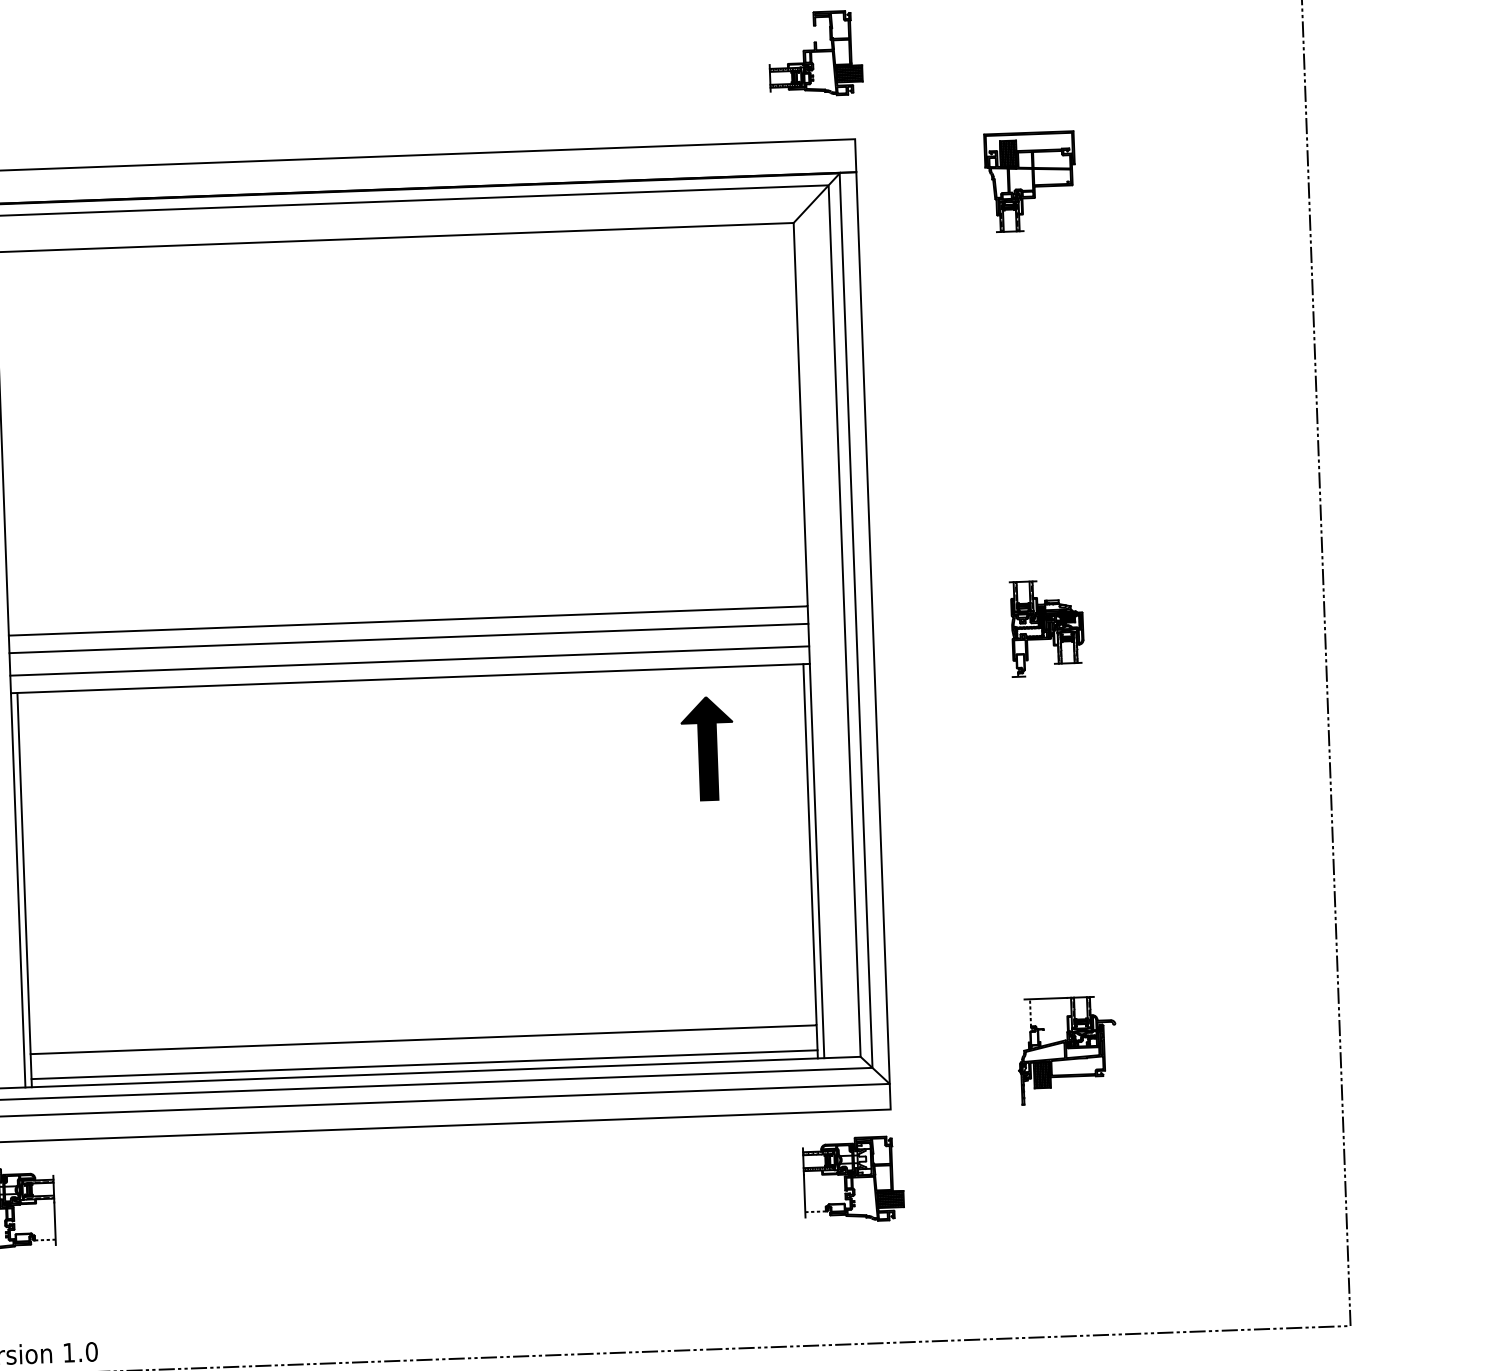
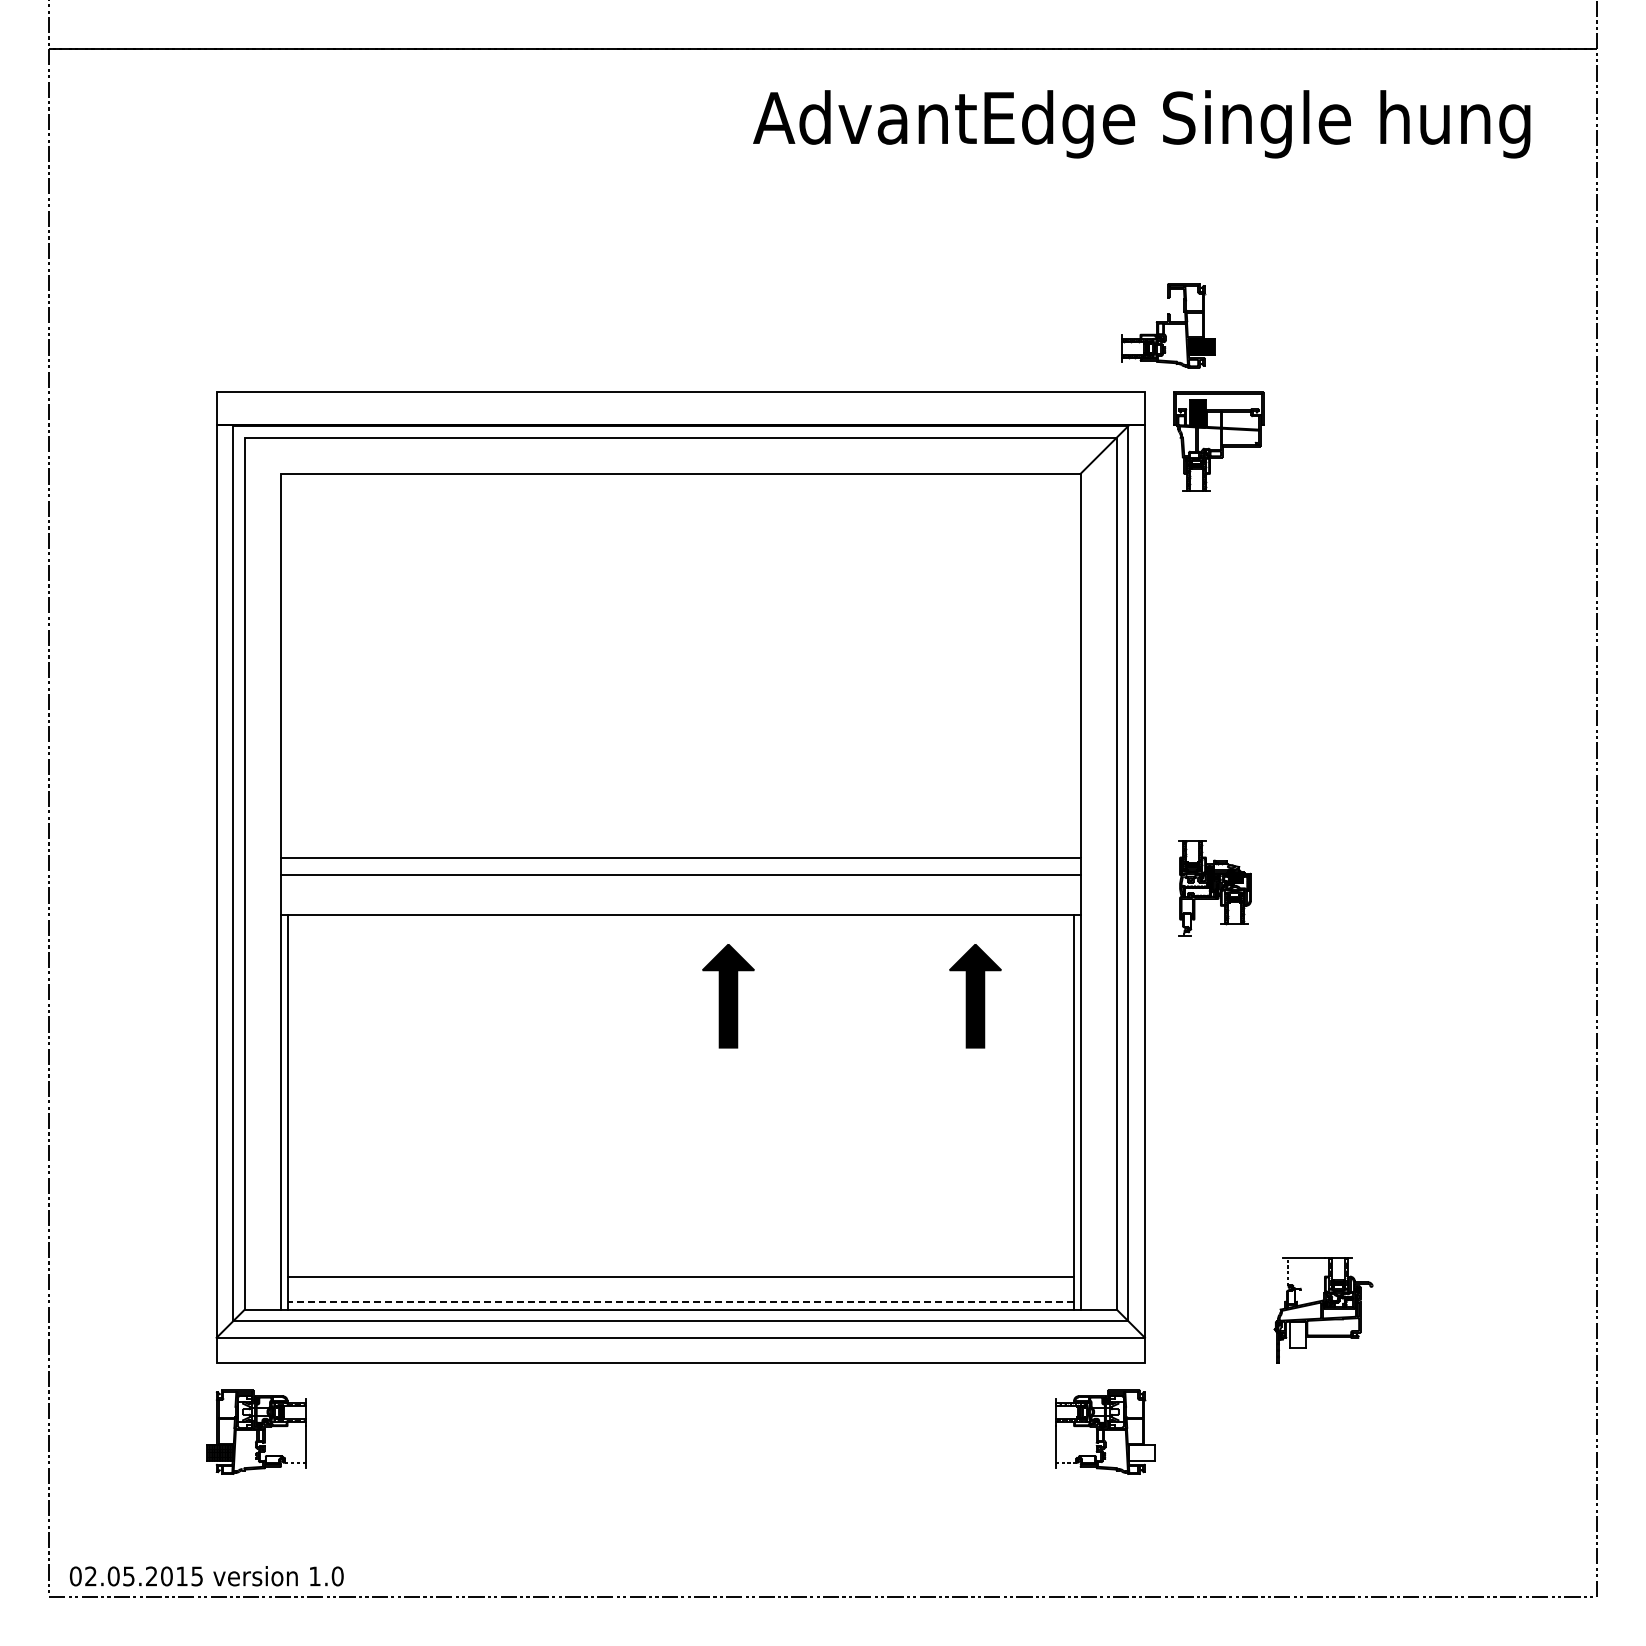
part: (815, 53) -> (1168, 325), moved
part: (1030, 181) -> (1218, 441), moved
part: (1046, 628) -> (1214, 888), moved
line: (409, 660) -> (680, 897), removed
part: (461, 758) -> (728, 996), added
line: (424, 1064) -> (680, 1301), solid -> dashed
hatch: (1042, 1075) -> (1297, 1334), removed
hatch: (890, 1198) -> (1141, 1452), removed

